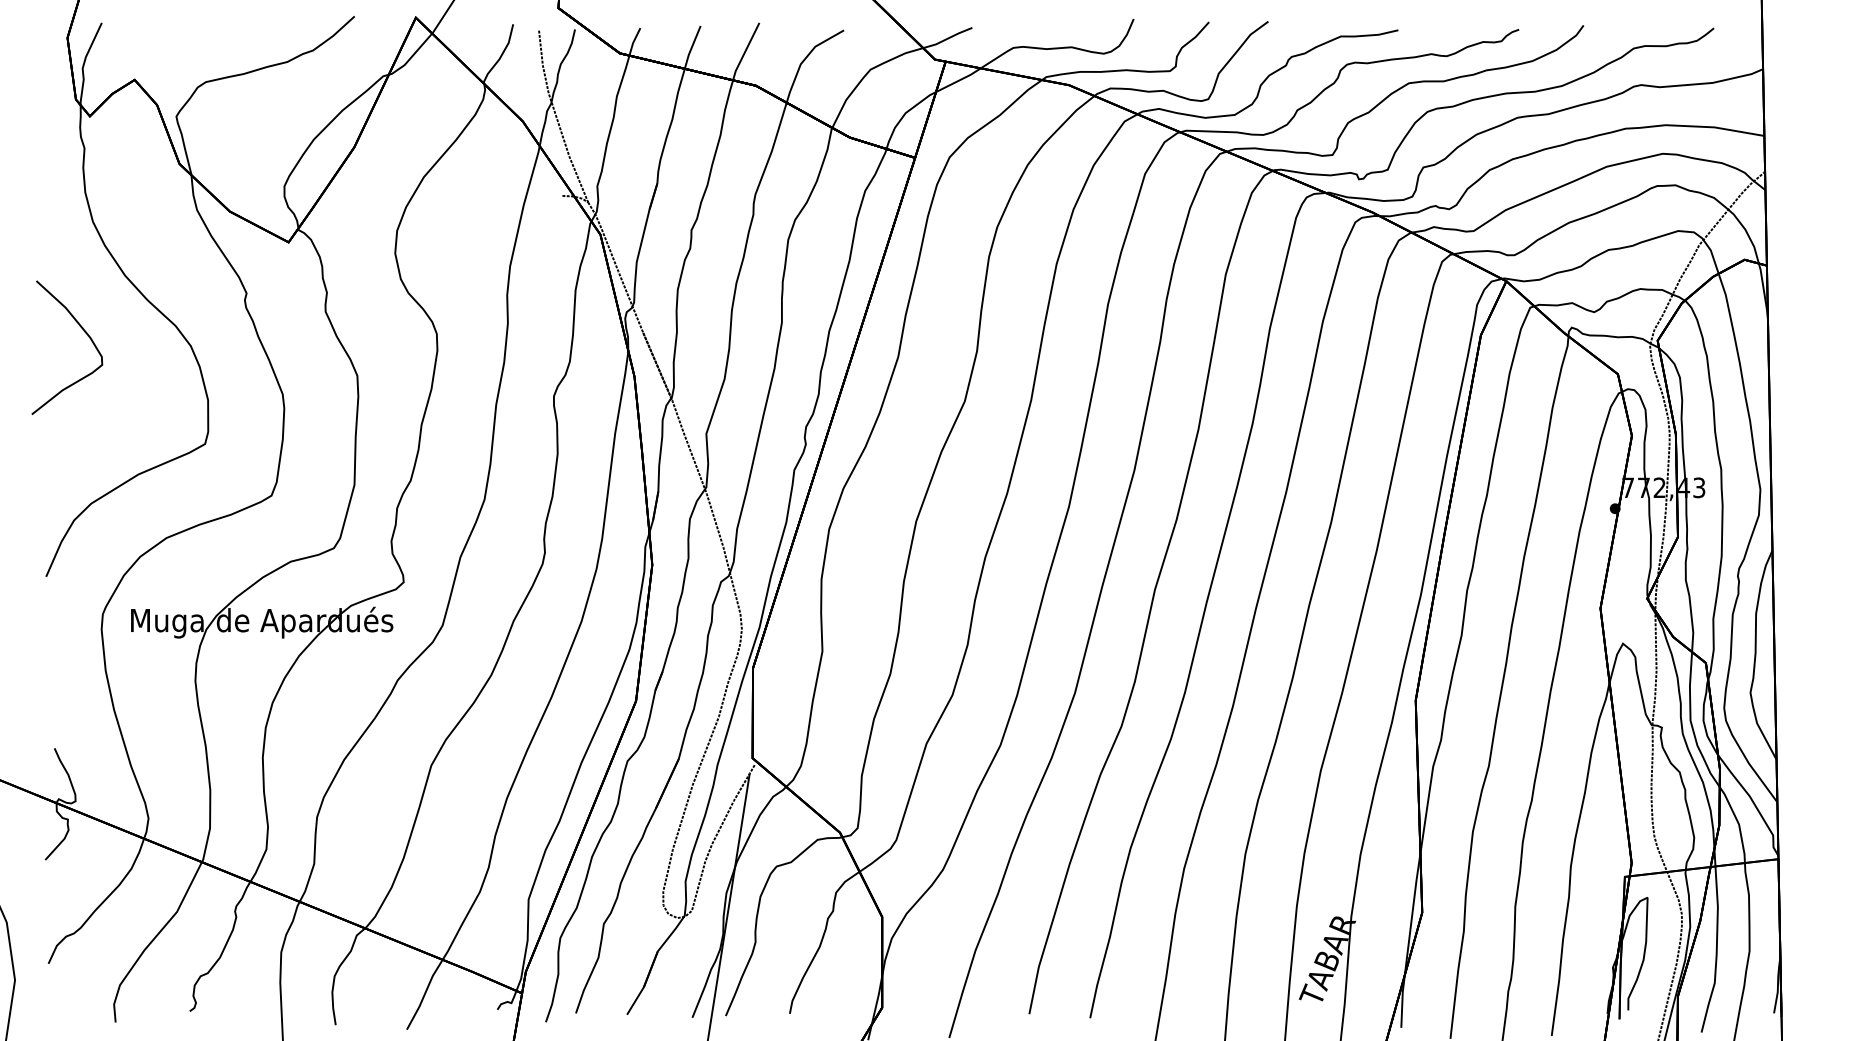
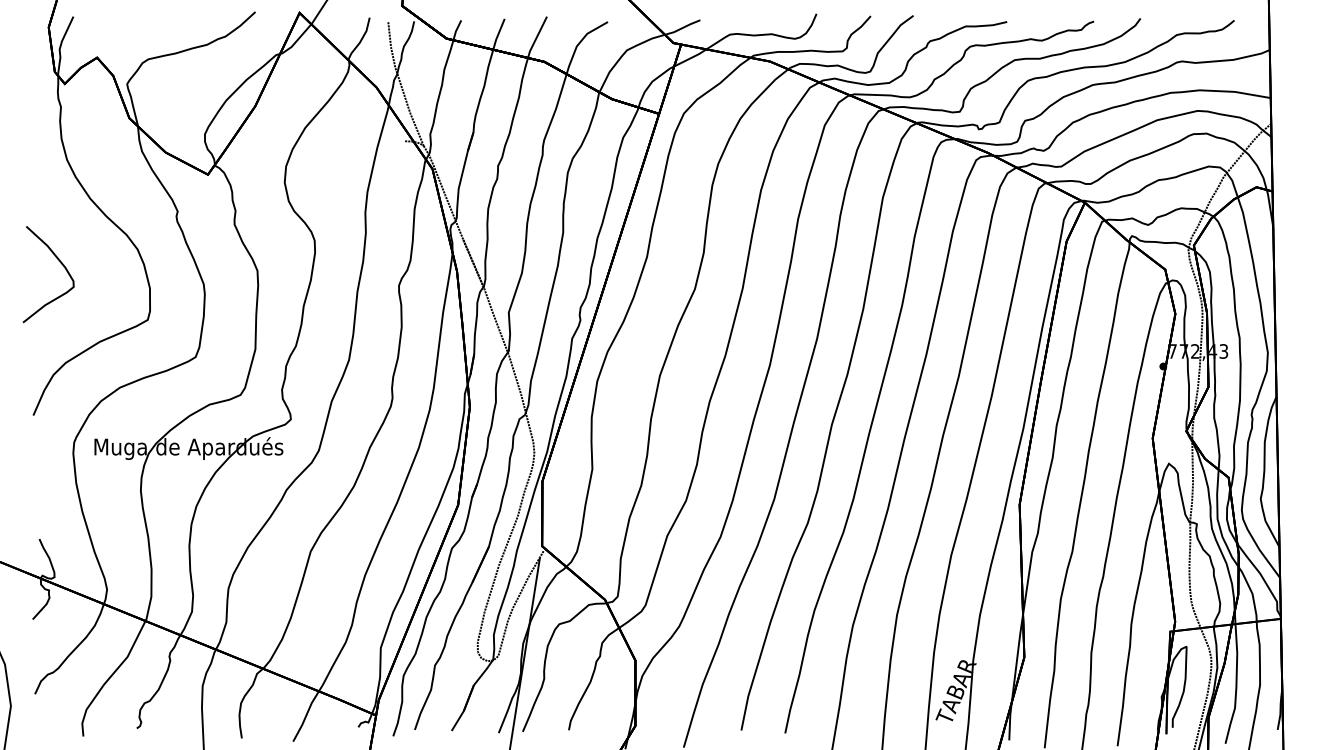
part: (82, 330) -> (59, 262), moved

